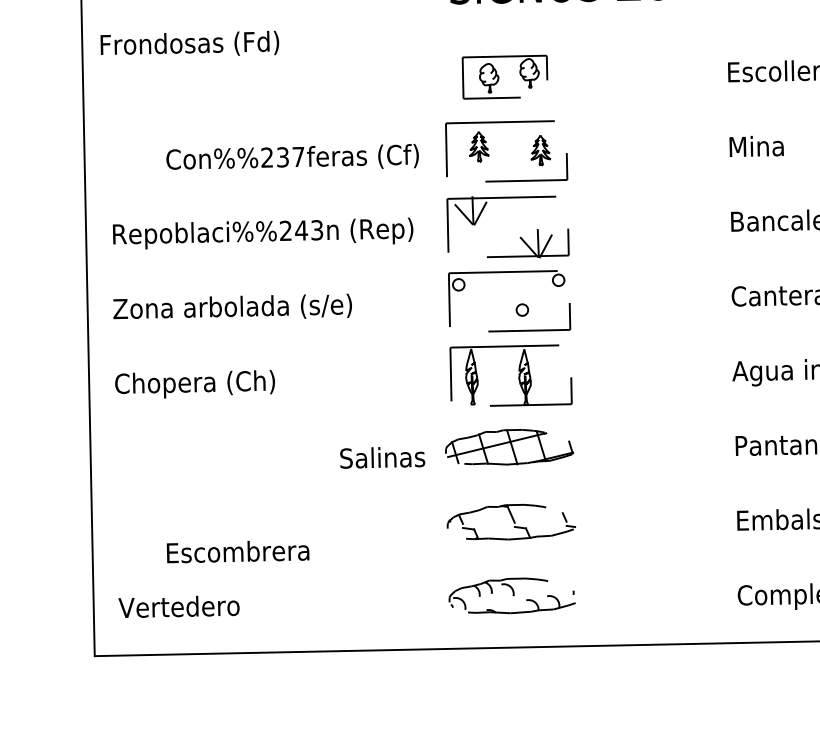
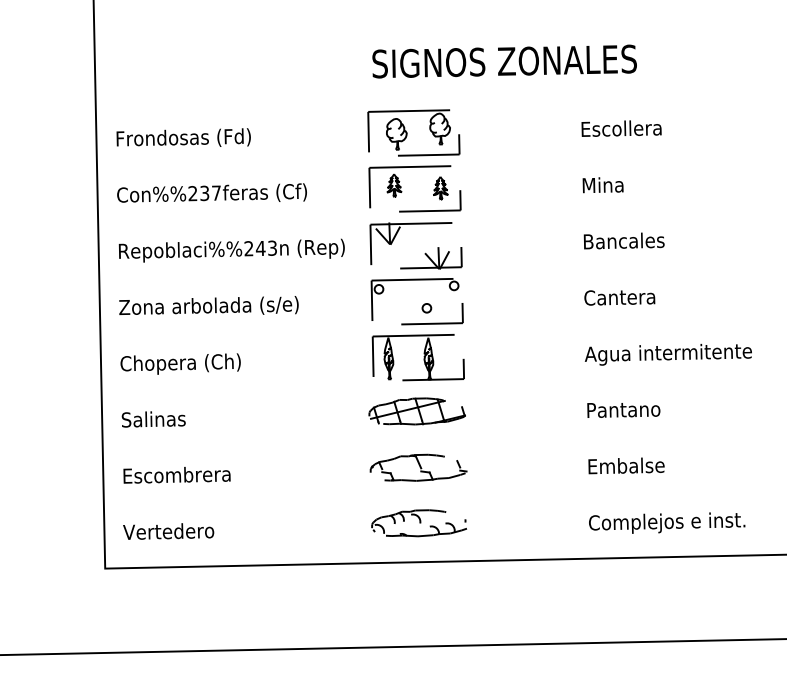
text: (189, 43) -> (183, 137), moved
part: (504, 76) -> (413, 132), size x1.43
text: (291, 156) -> (211, 192), moved
text: (382, 457) -> (153, 419), moved
text: (237, 552) -> (176, 475), moved

